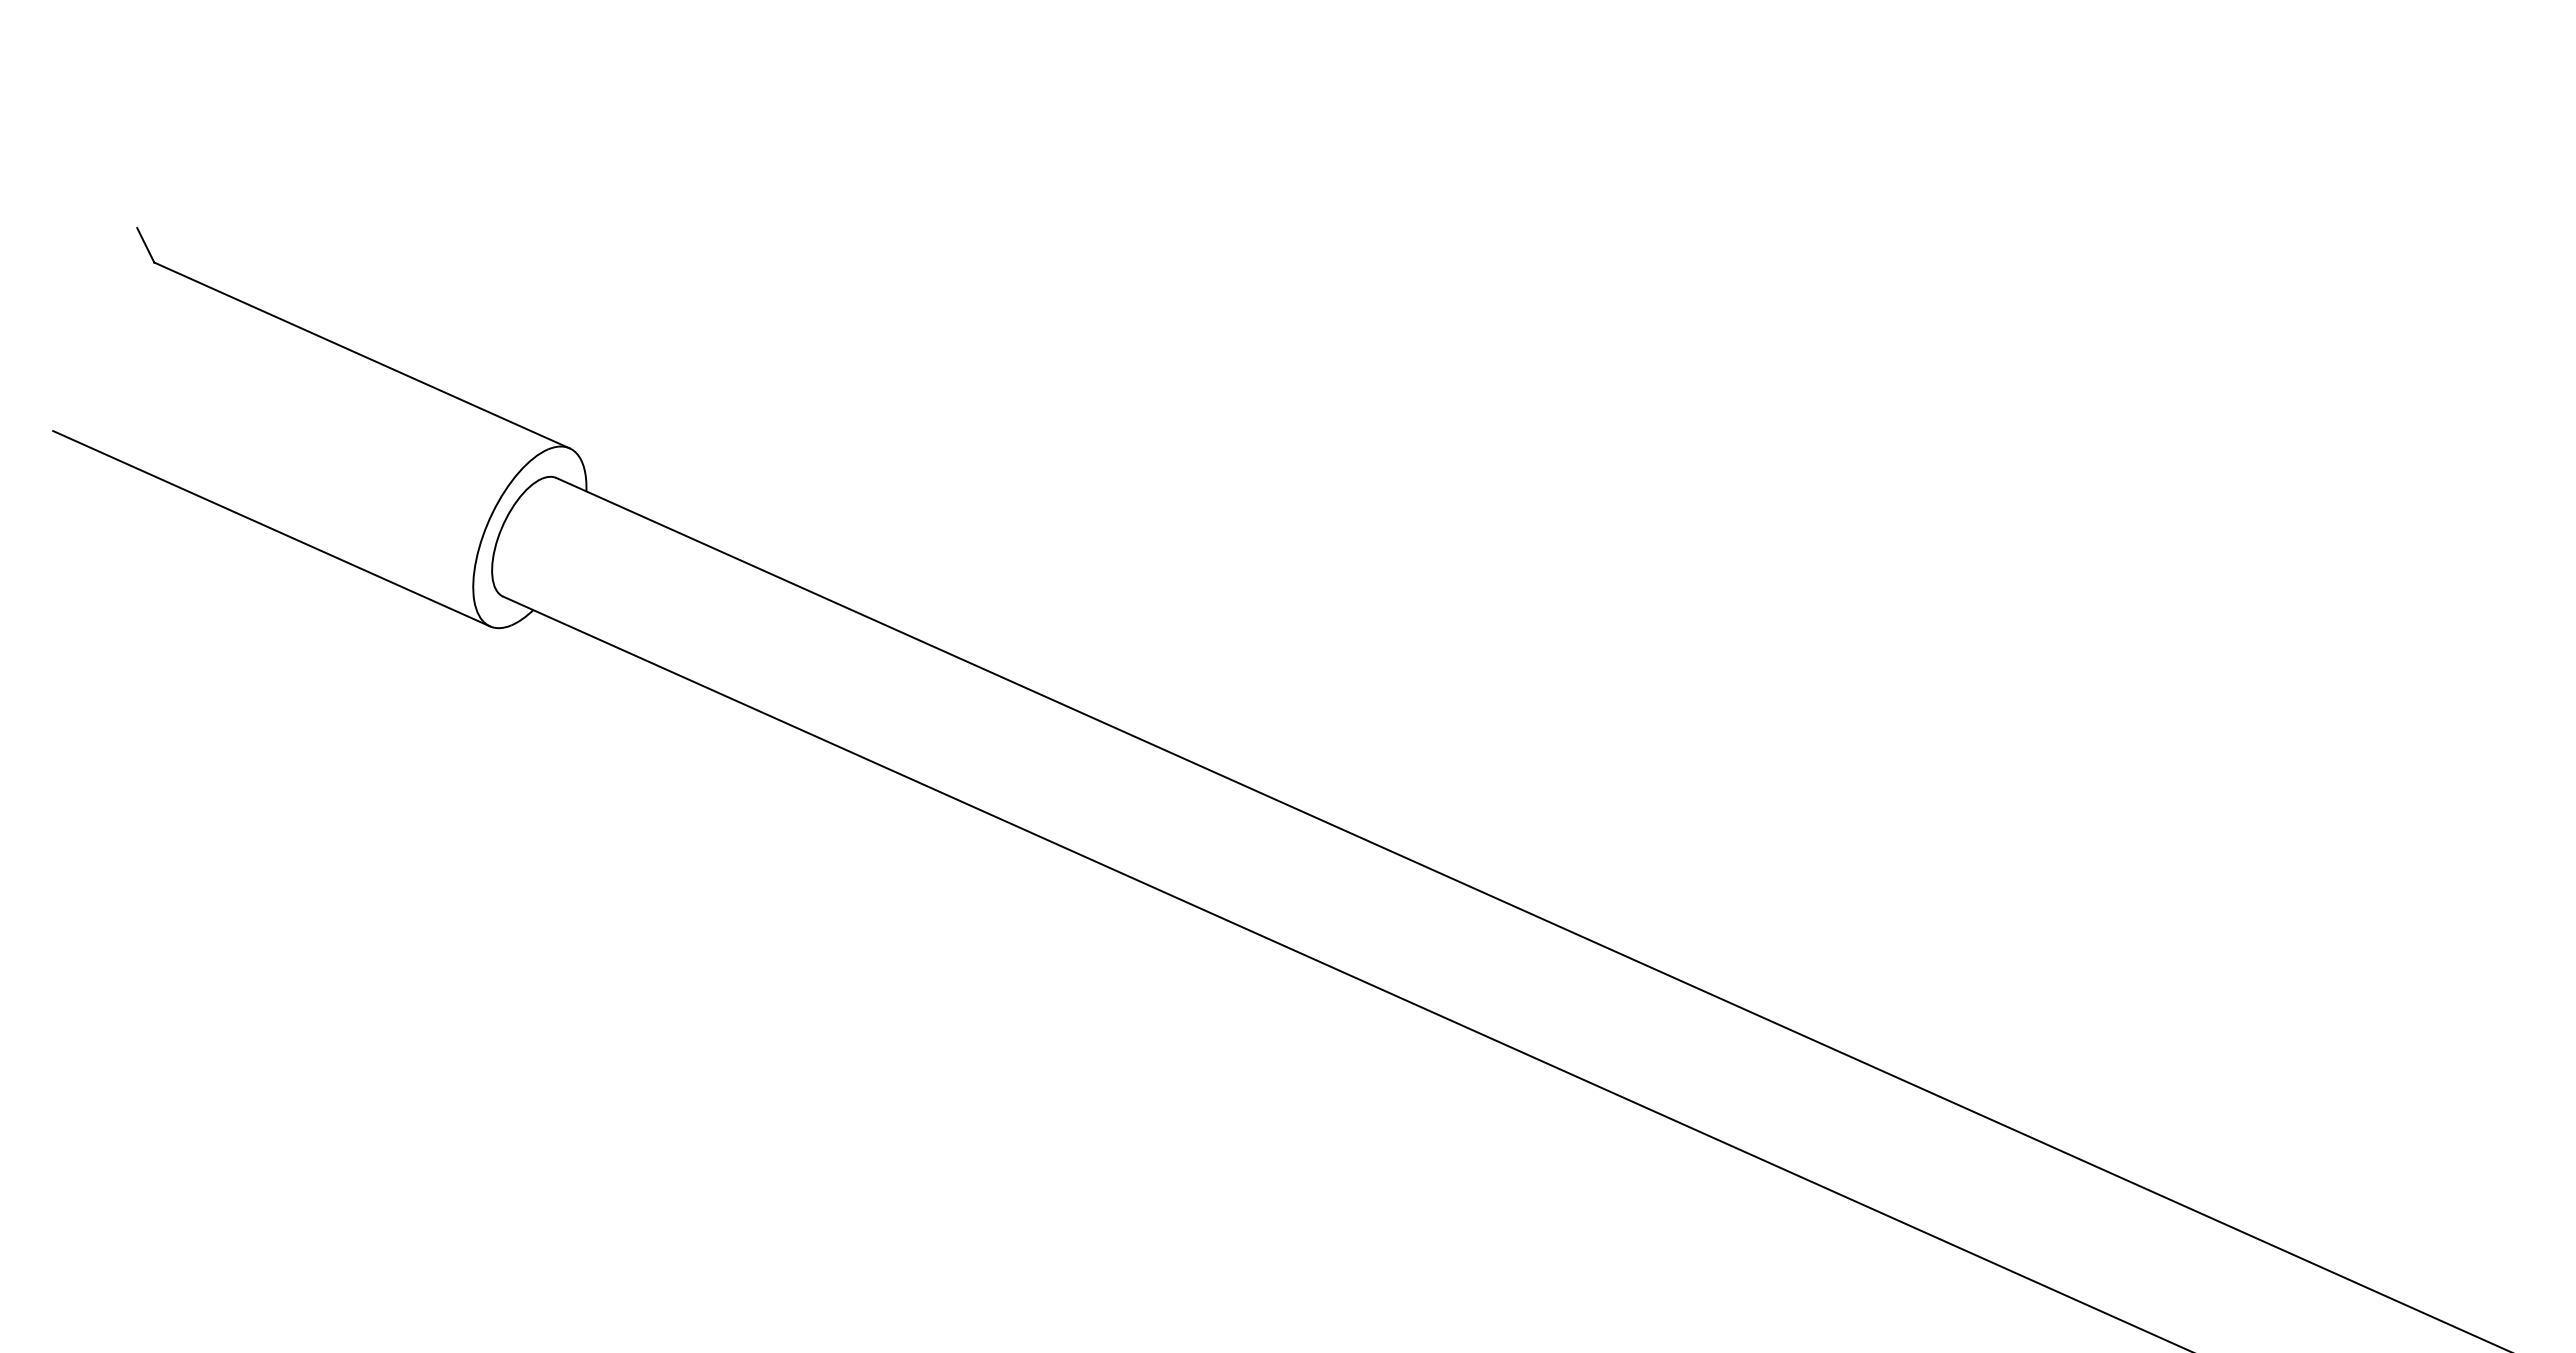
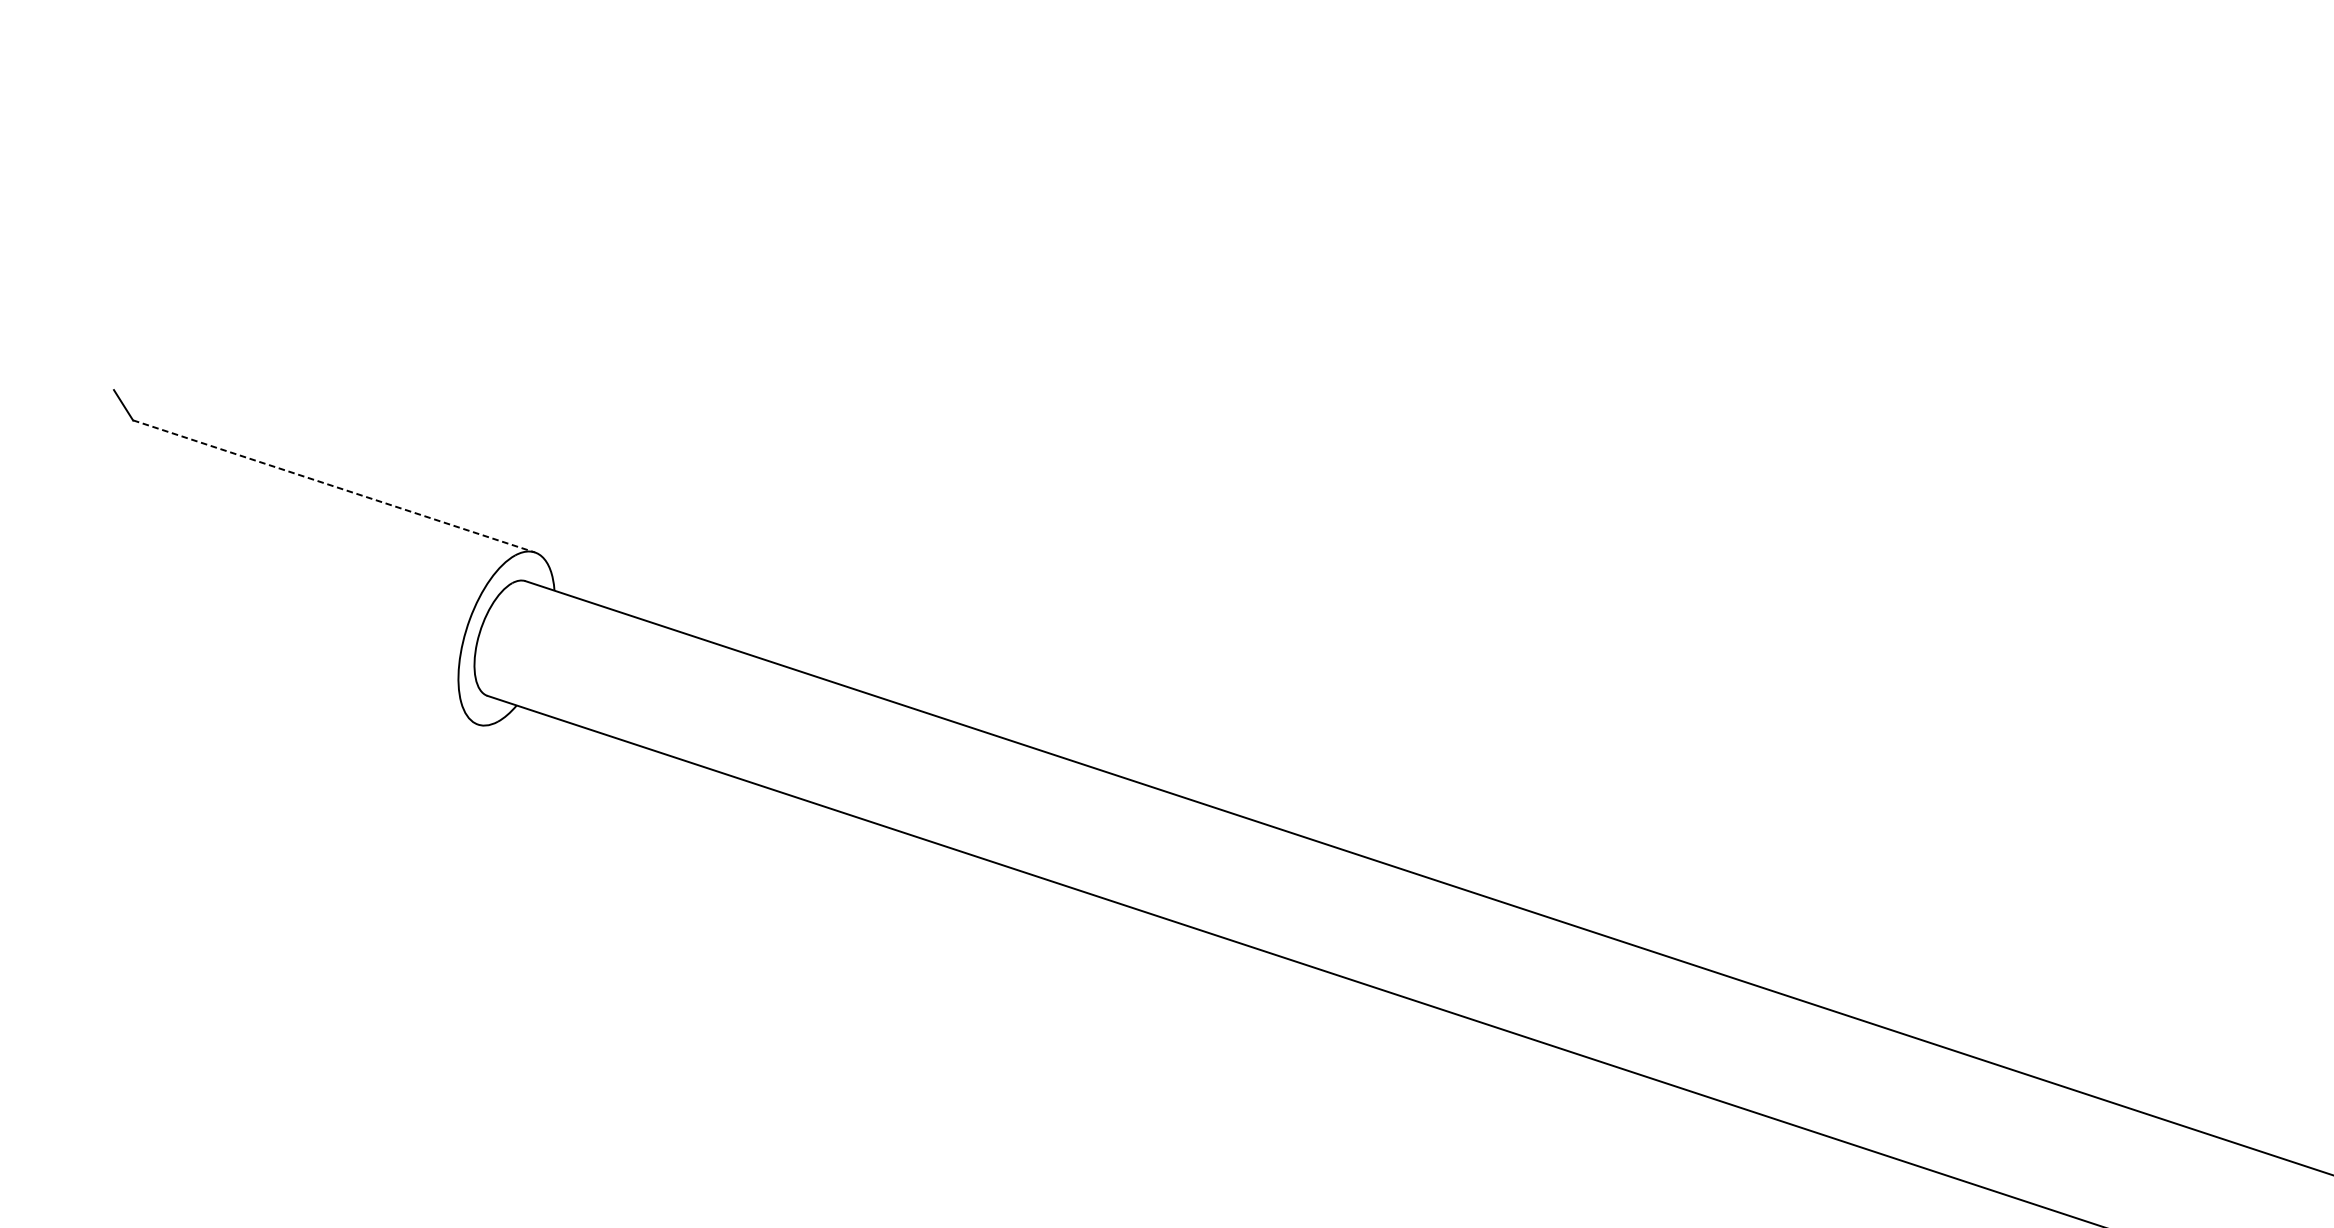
line: (361, 355) -> (333, 486), solid -> dashed
line: (271, 528) -> (266, 655), removed

